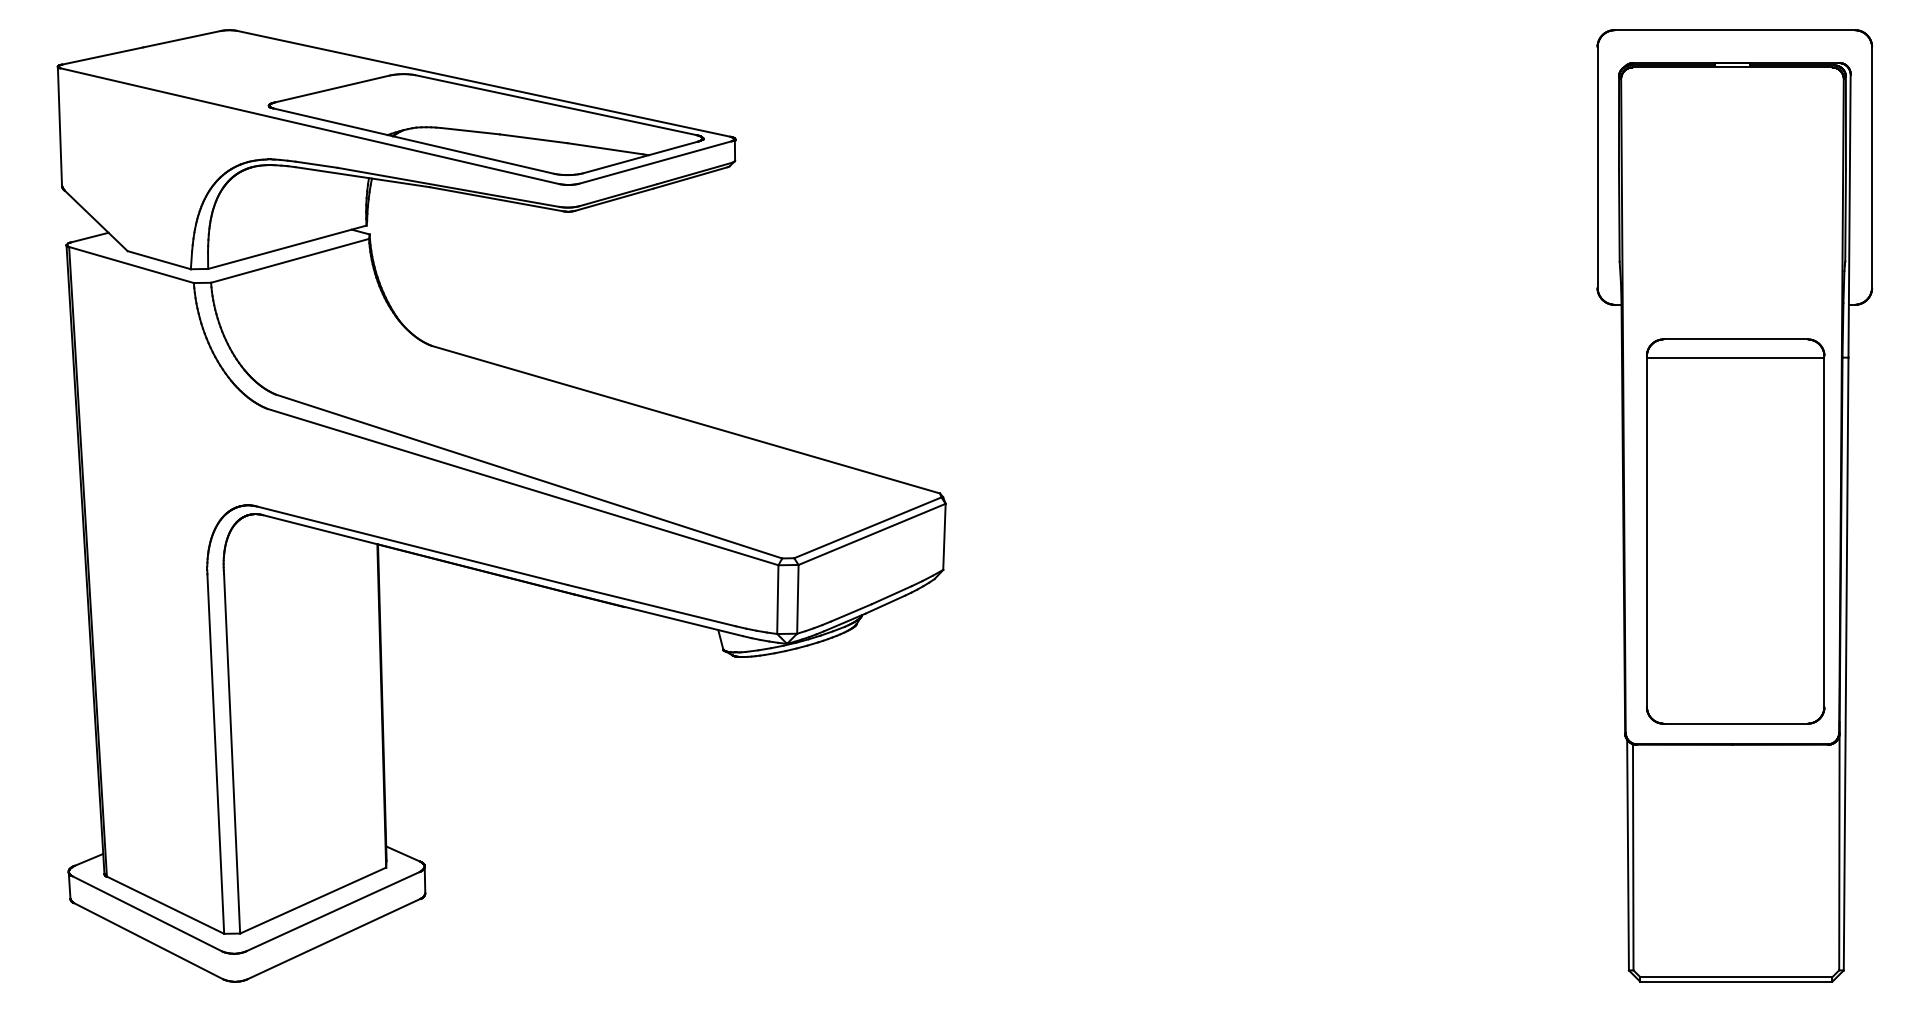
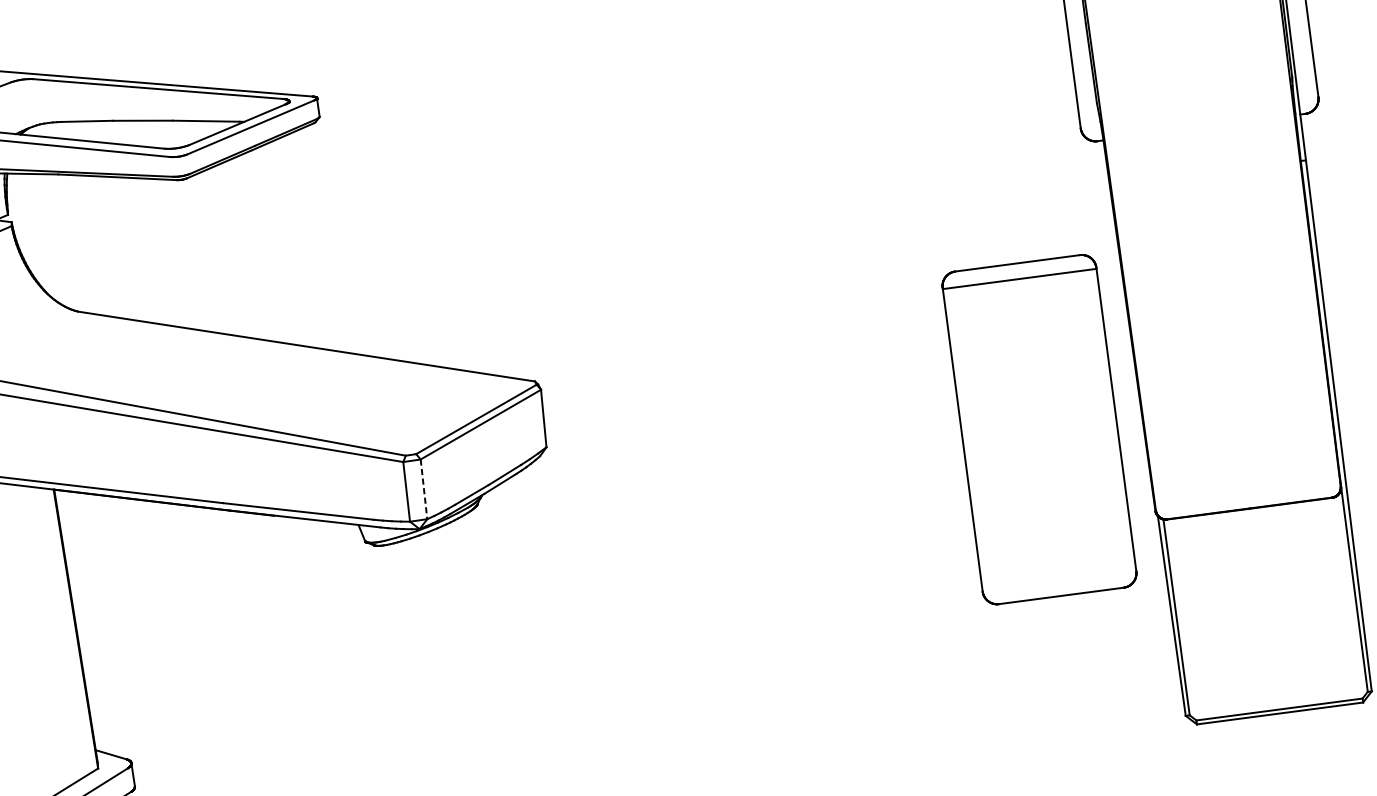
part: (1735, 531) -> (1039, 429), moved
line: (797, 599) -> (423, 489), solid -> dashed

